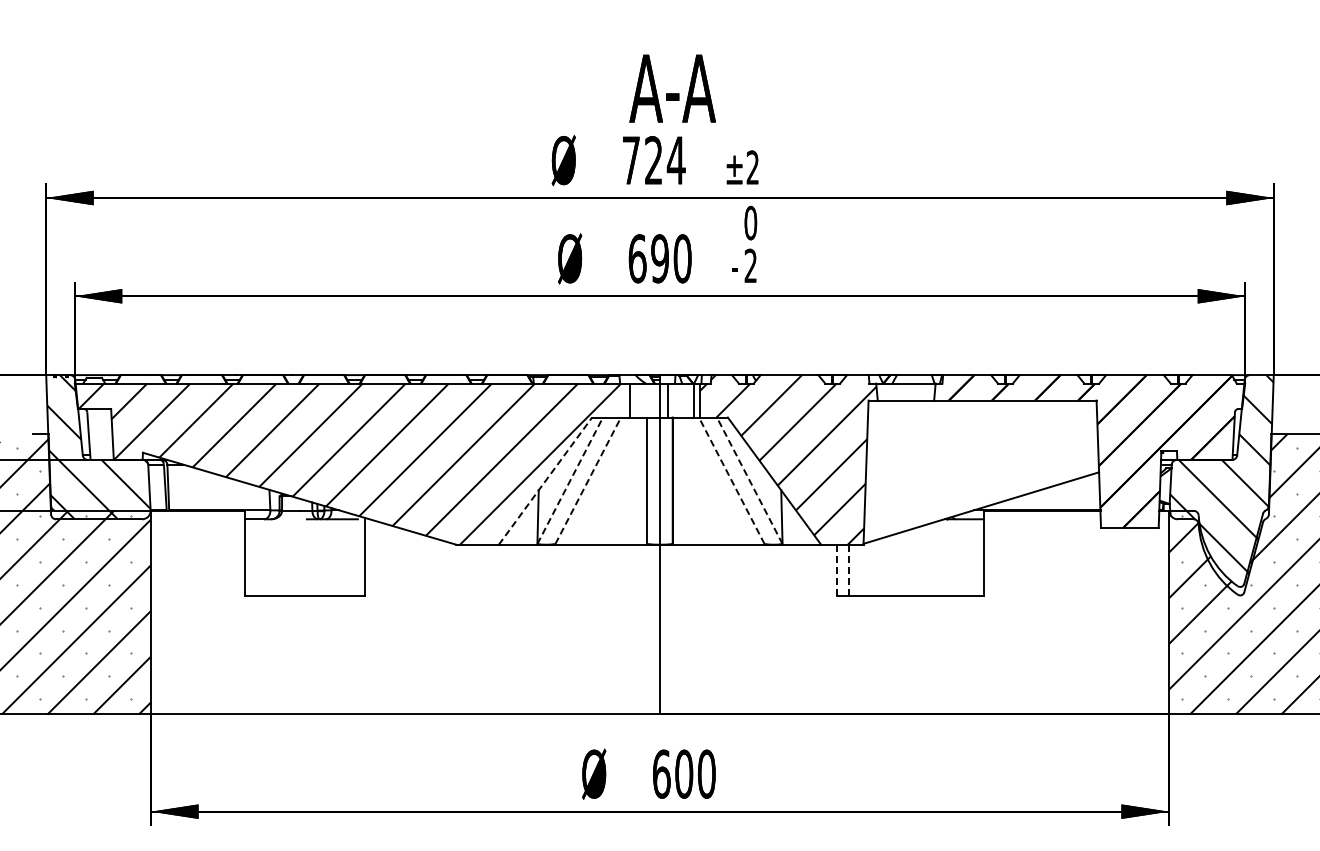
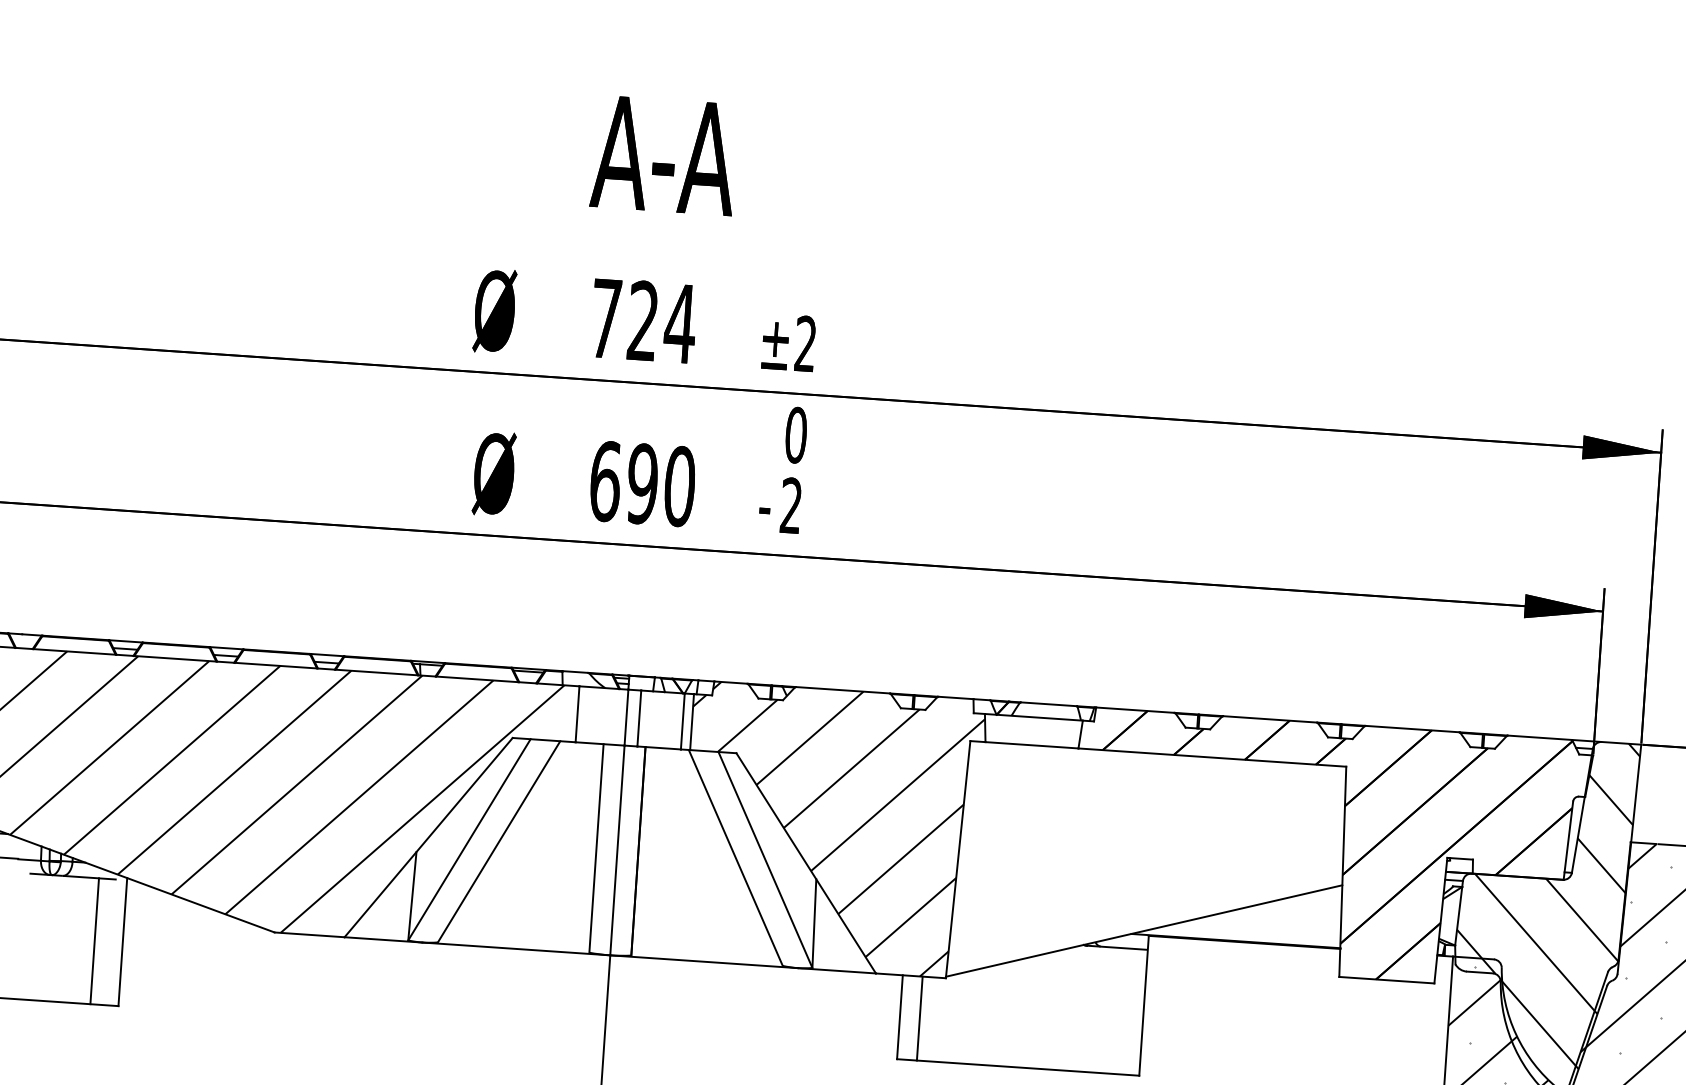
text: (672, 88) -> (663, 155), moved
line: (570, 480) -> (469, 839), dashed -> solid
line: (588, 480) -> (499, 841), dashed -> solid
line: (731, 480) -> (735, 857), dashed -> solid
line: (749, 480) -> (765, 859), dashed -> solid
line: (545, 481) -> (428, 838), dashed -> solid
line: (348, 557) -> (95, 941), added
line: (837, 569) -> (900, 1016), dashed -> solid
line: (849, 569) -> (919, 1017), dashed -> solid

